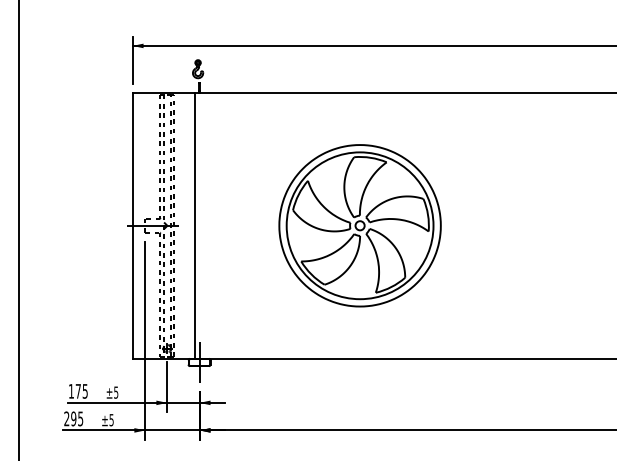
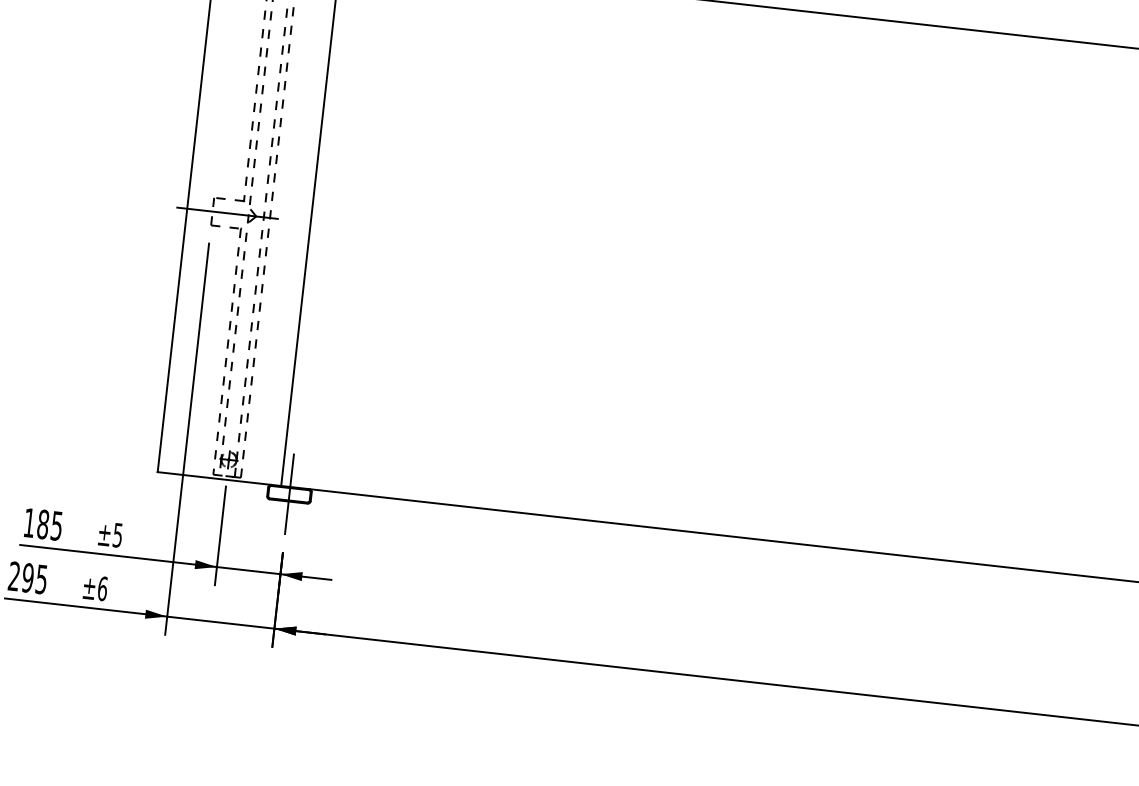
part: (359, 225) -> (636, 258), removed
text: (77, 390) -> (41, 522), 175 -> 185
text: (111, 420) -> (102, 589), ±5 -> ±6

